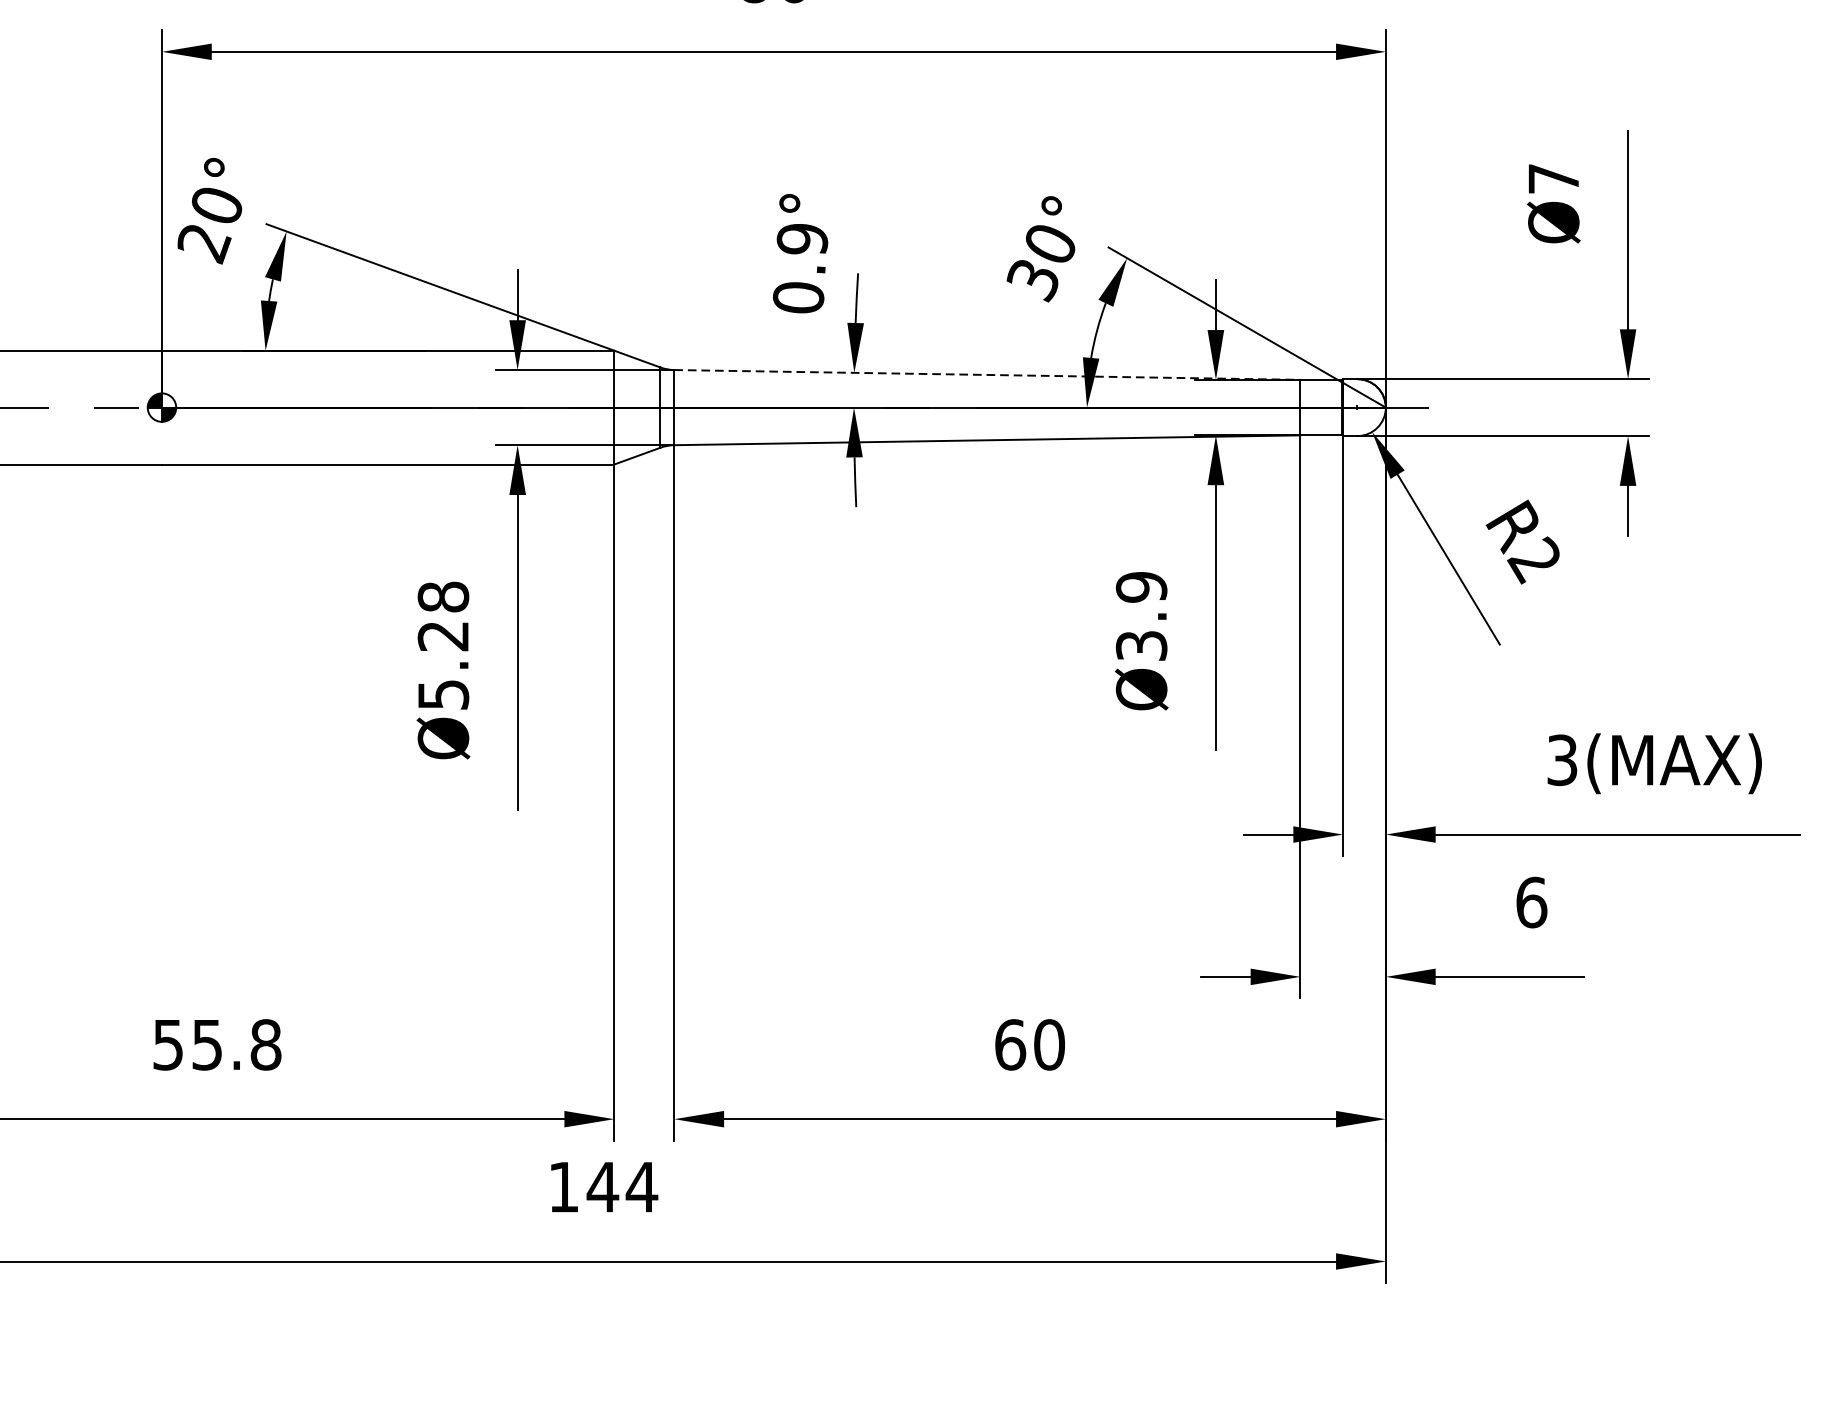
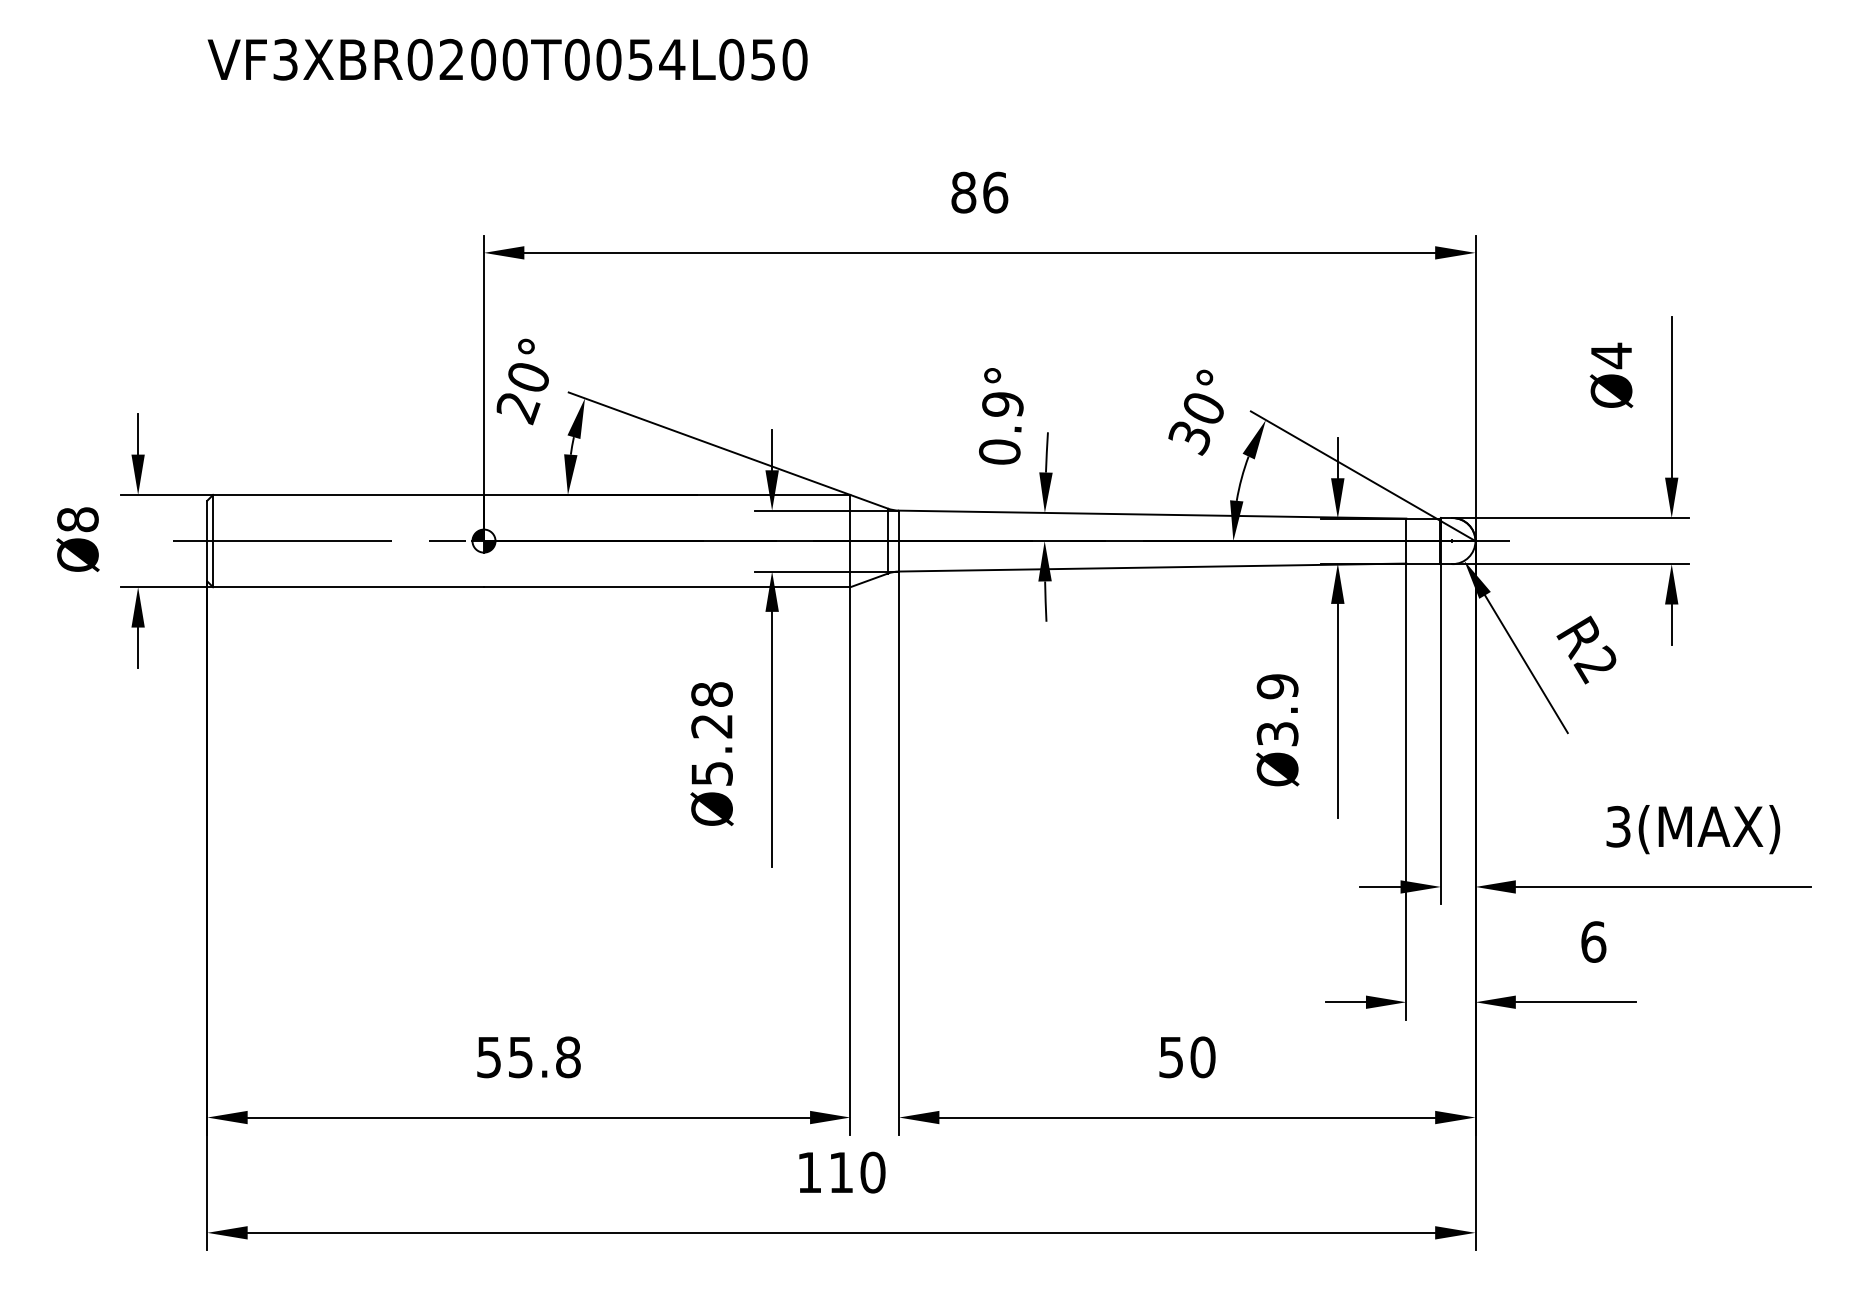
text: (1553, 178) -> (1611, 355), Ø7 -> Ø4
line: (987, 374) -> (1152, 514), dashed -> solid
text: (1010, 1045) -> (1171, 1057), 60 -> 50
text: (623, 1187) -> (857, 1172), 144 -> 110

